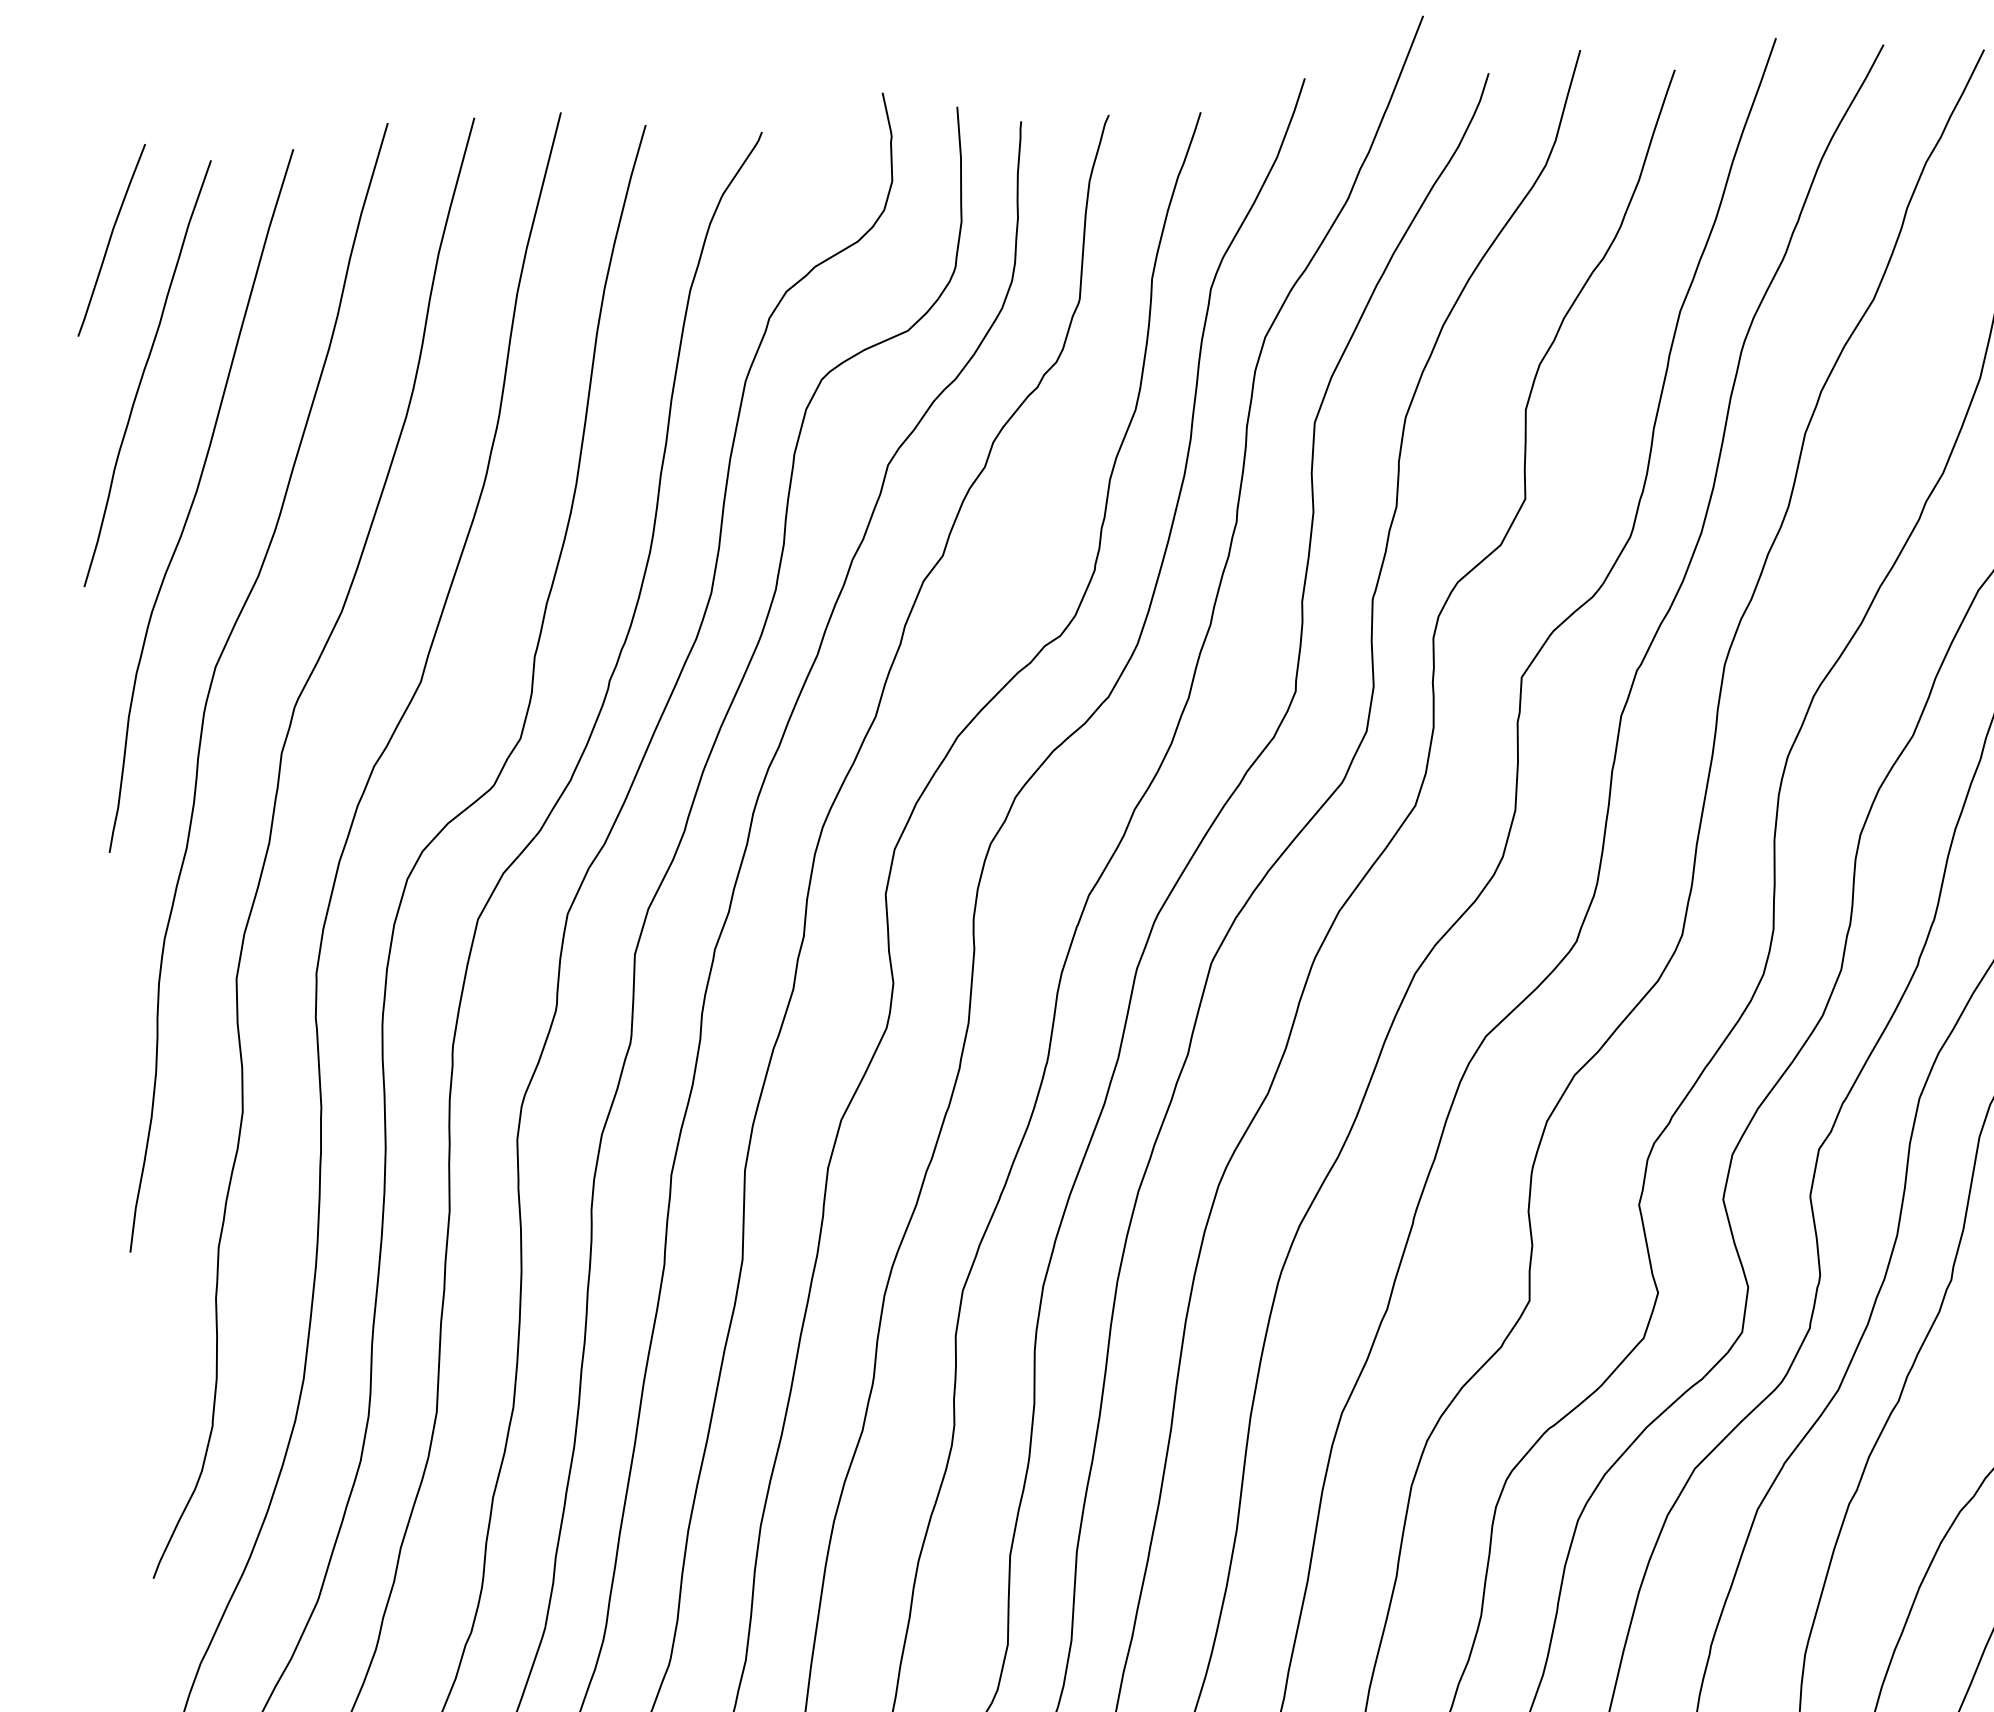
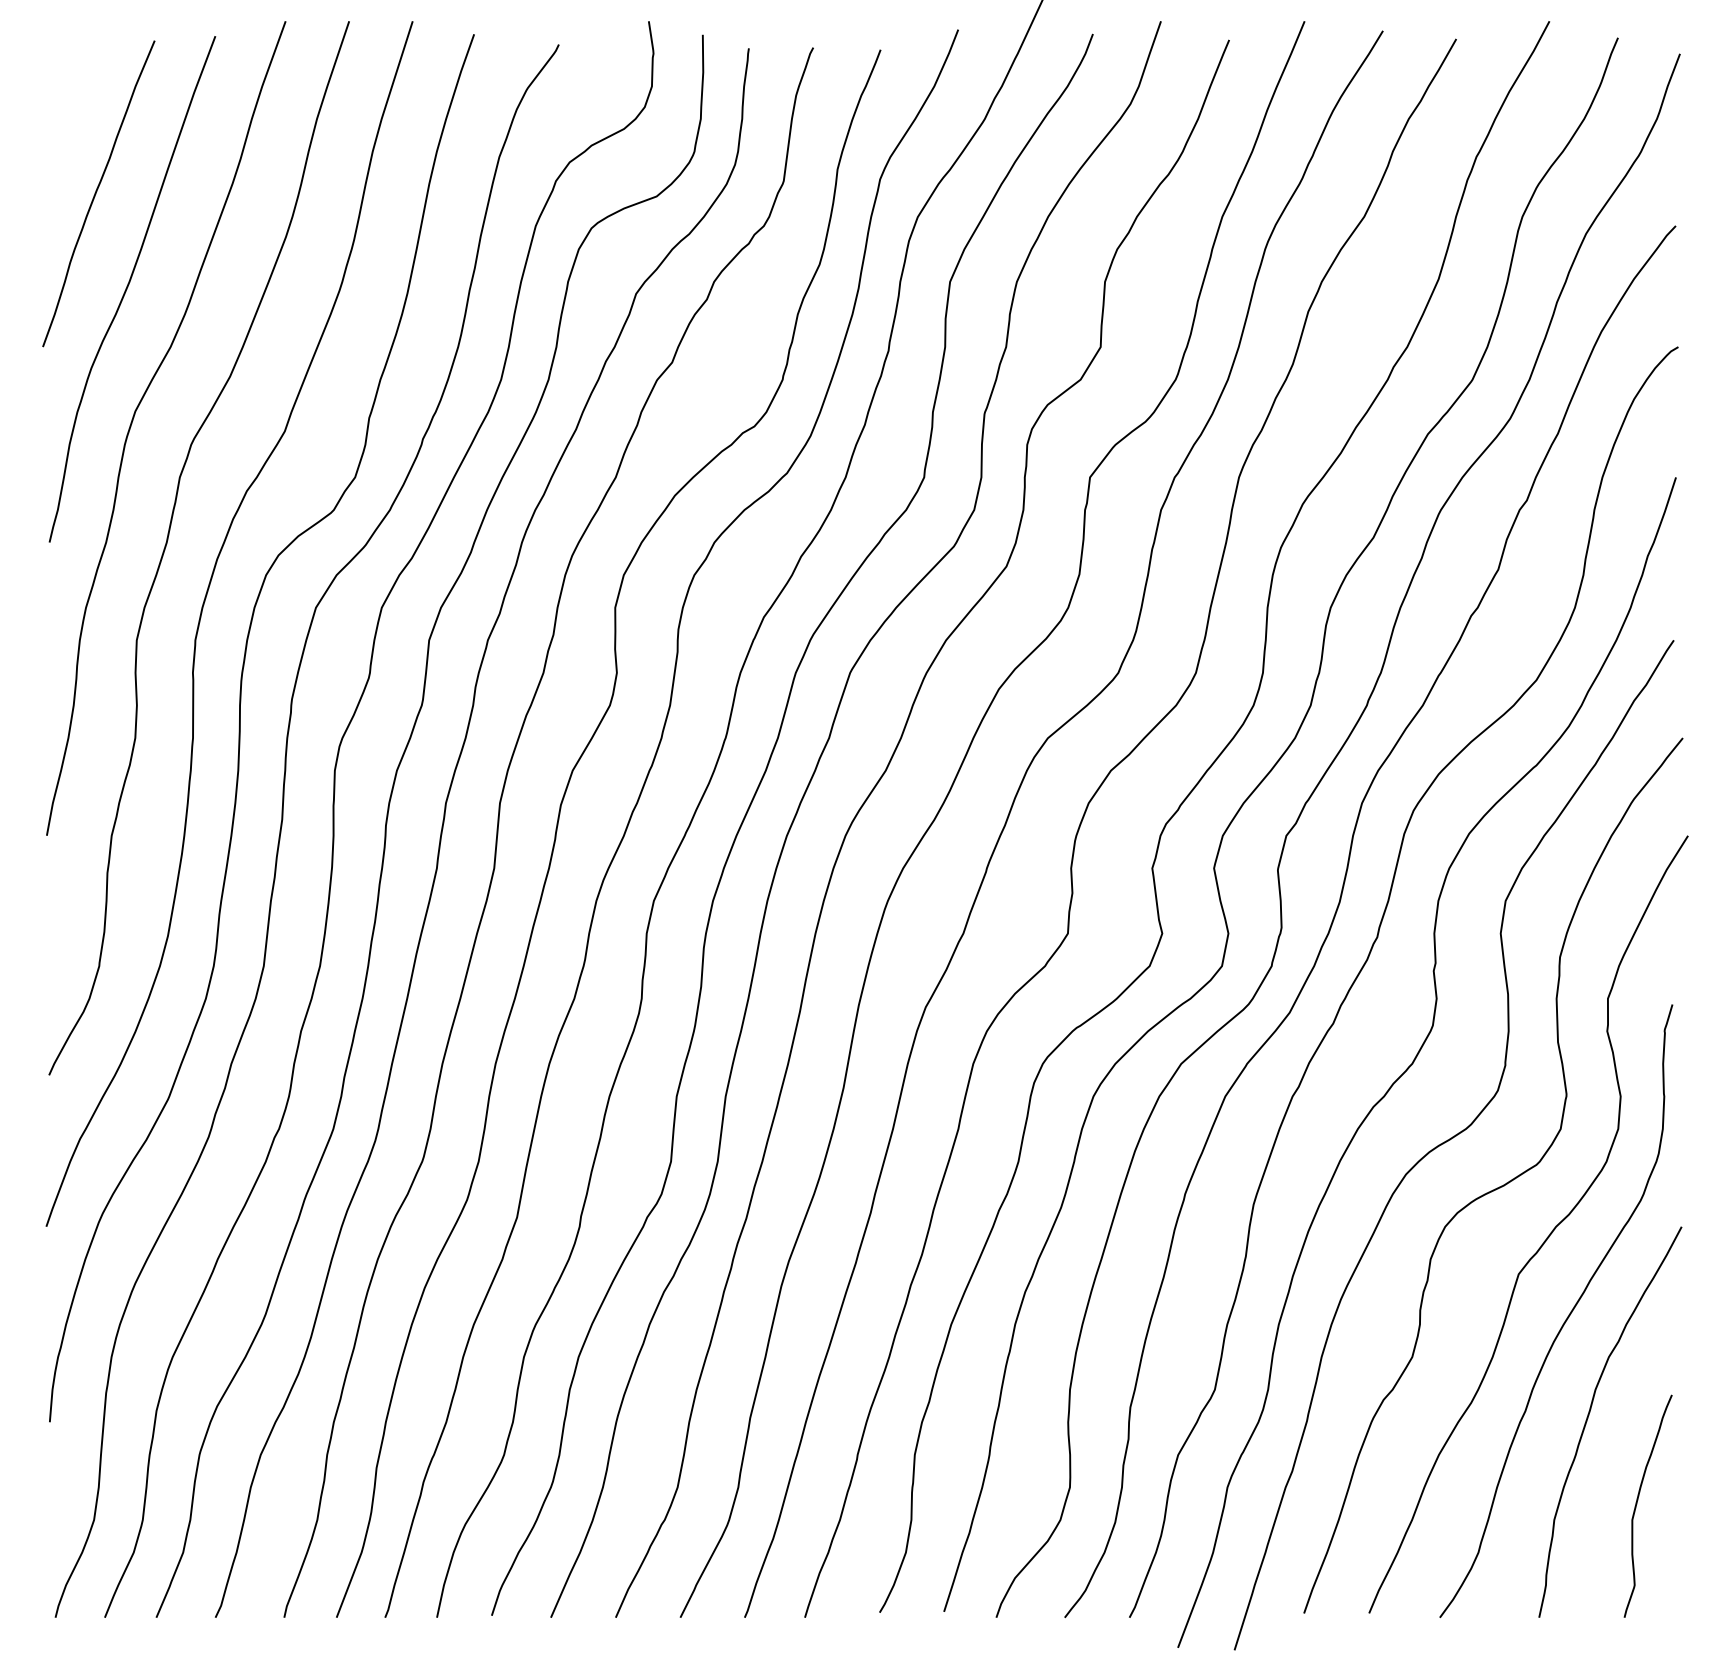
curve: (111, 238) -> (78, 93), removed

